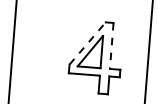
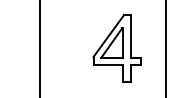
line: (87, 42) -> (108, 35), dashed -> solid
line: (111, 45) -> (131, 36), dashed -> solid

